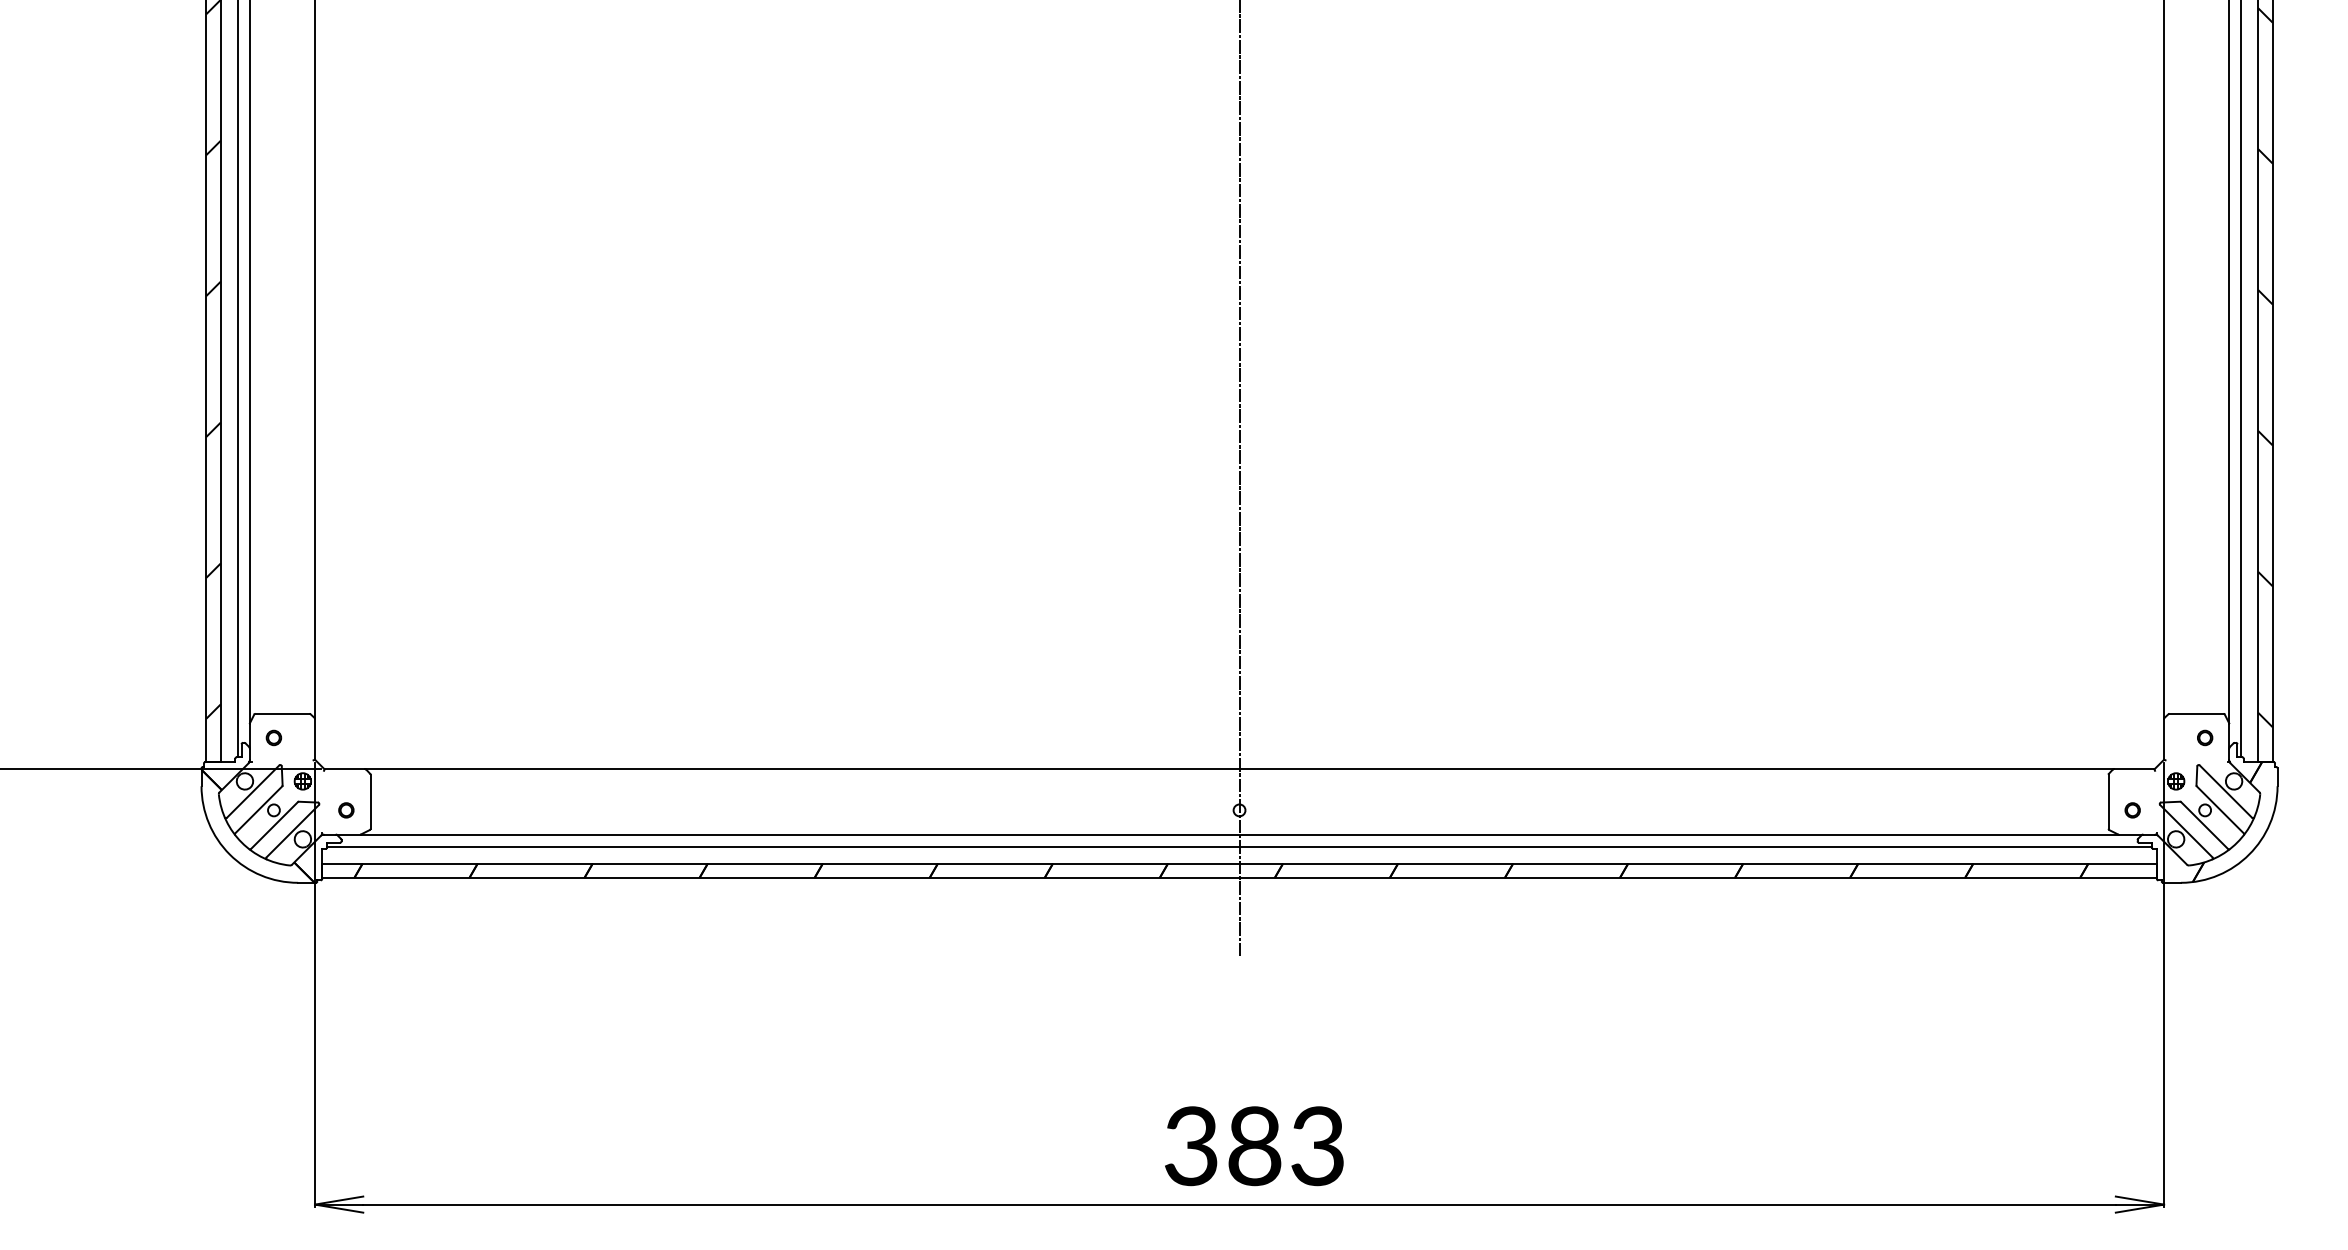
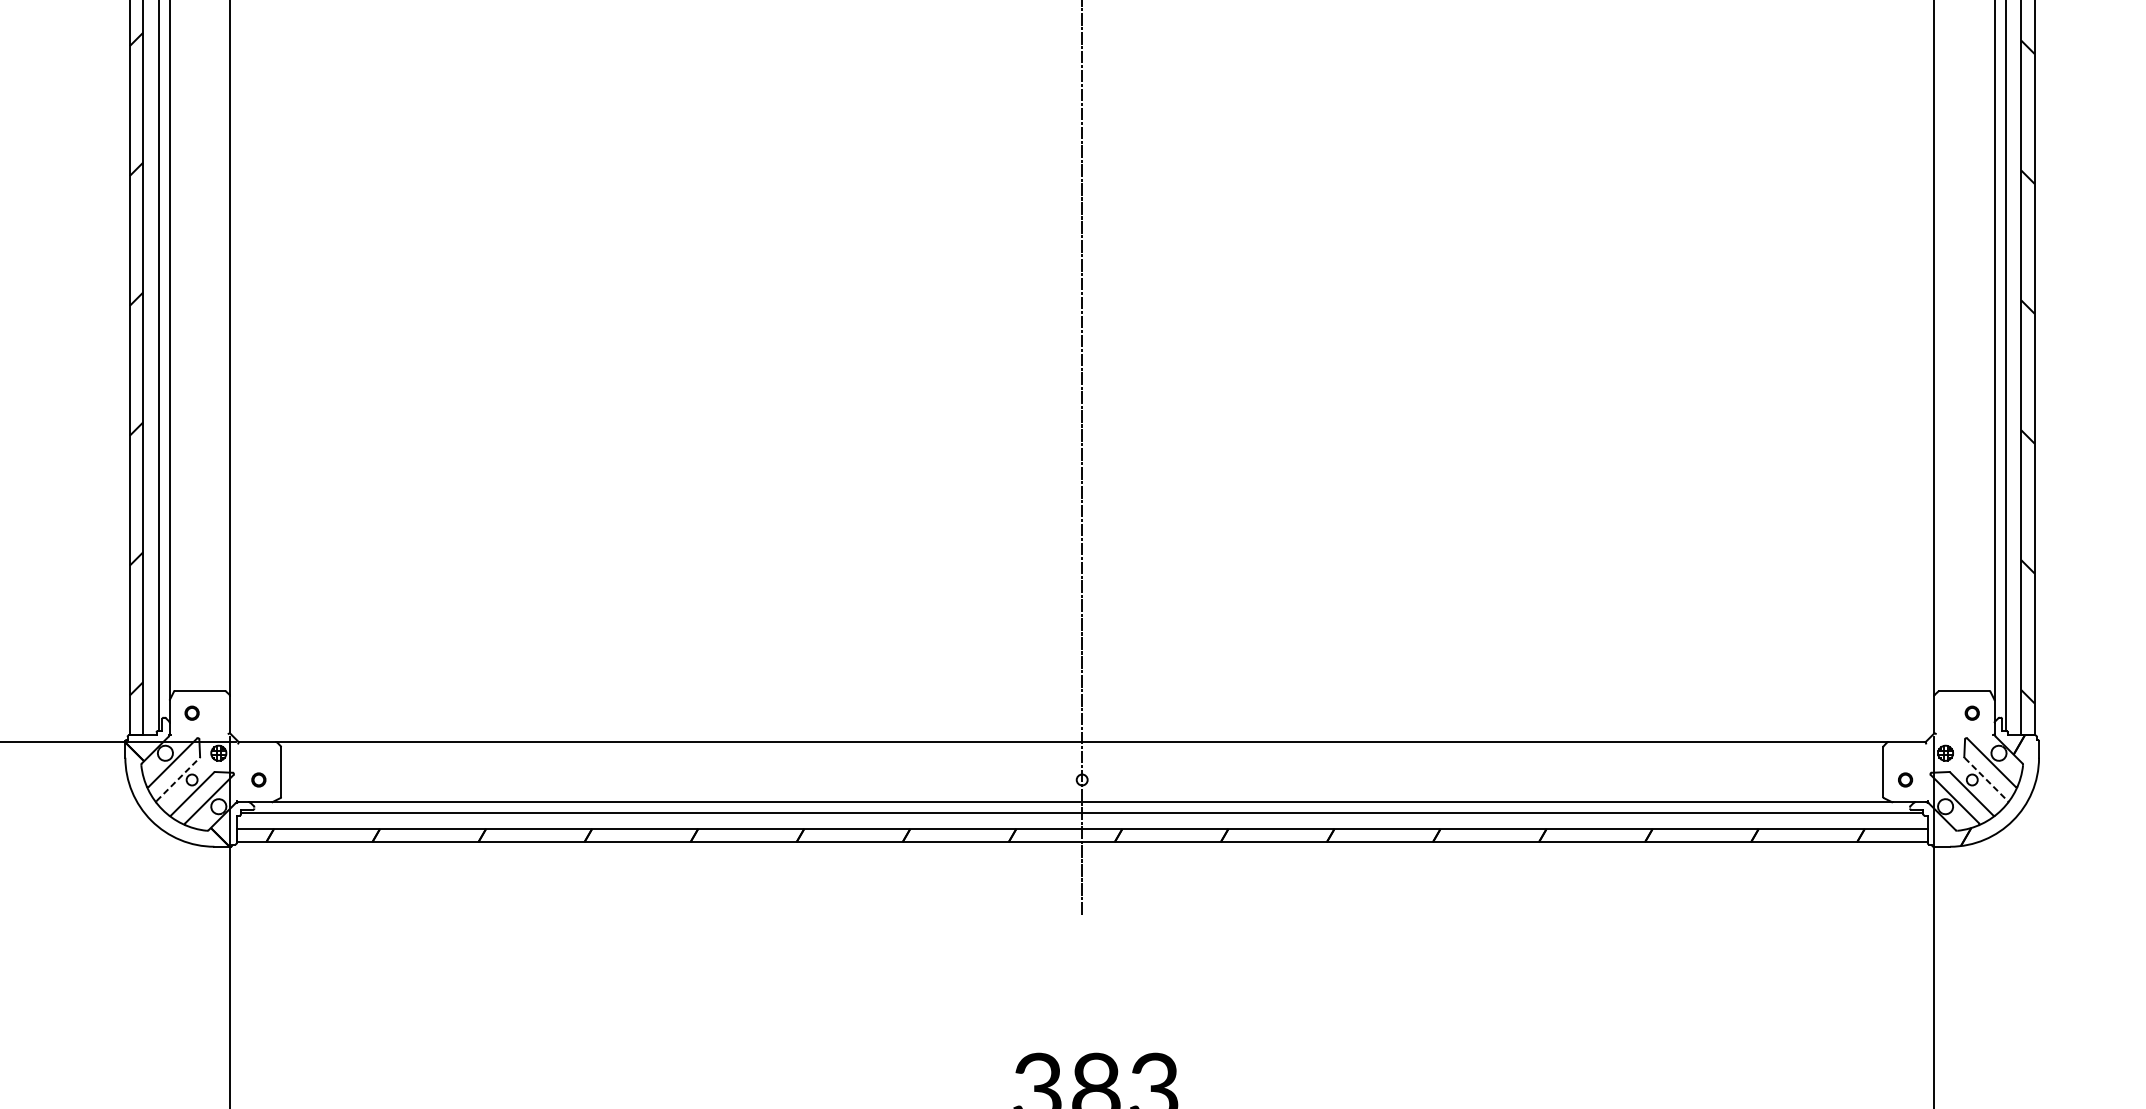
line: (259, 809) -> (178, 779), solid -> dashed
line: (2220, 810) -> (1986, 780), solid -> dashed

